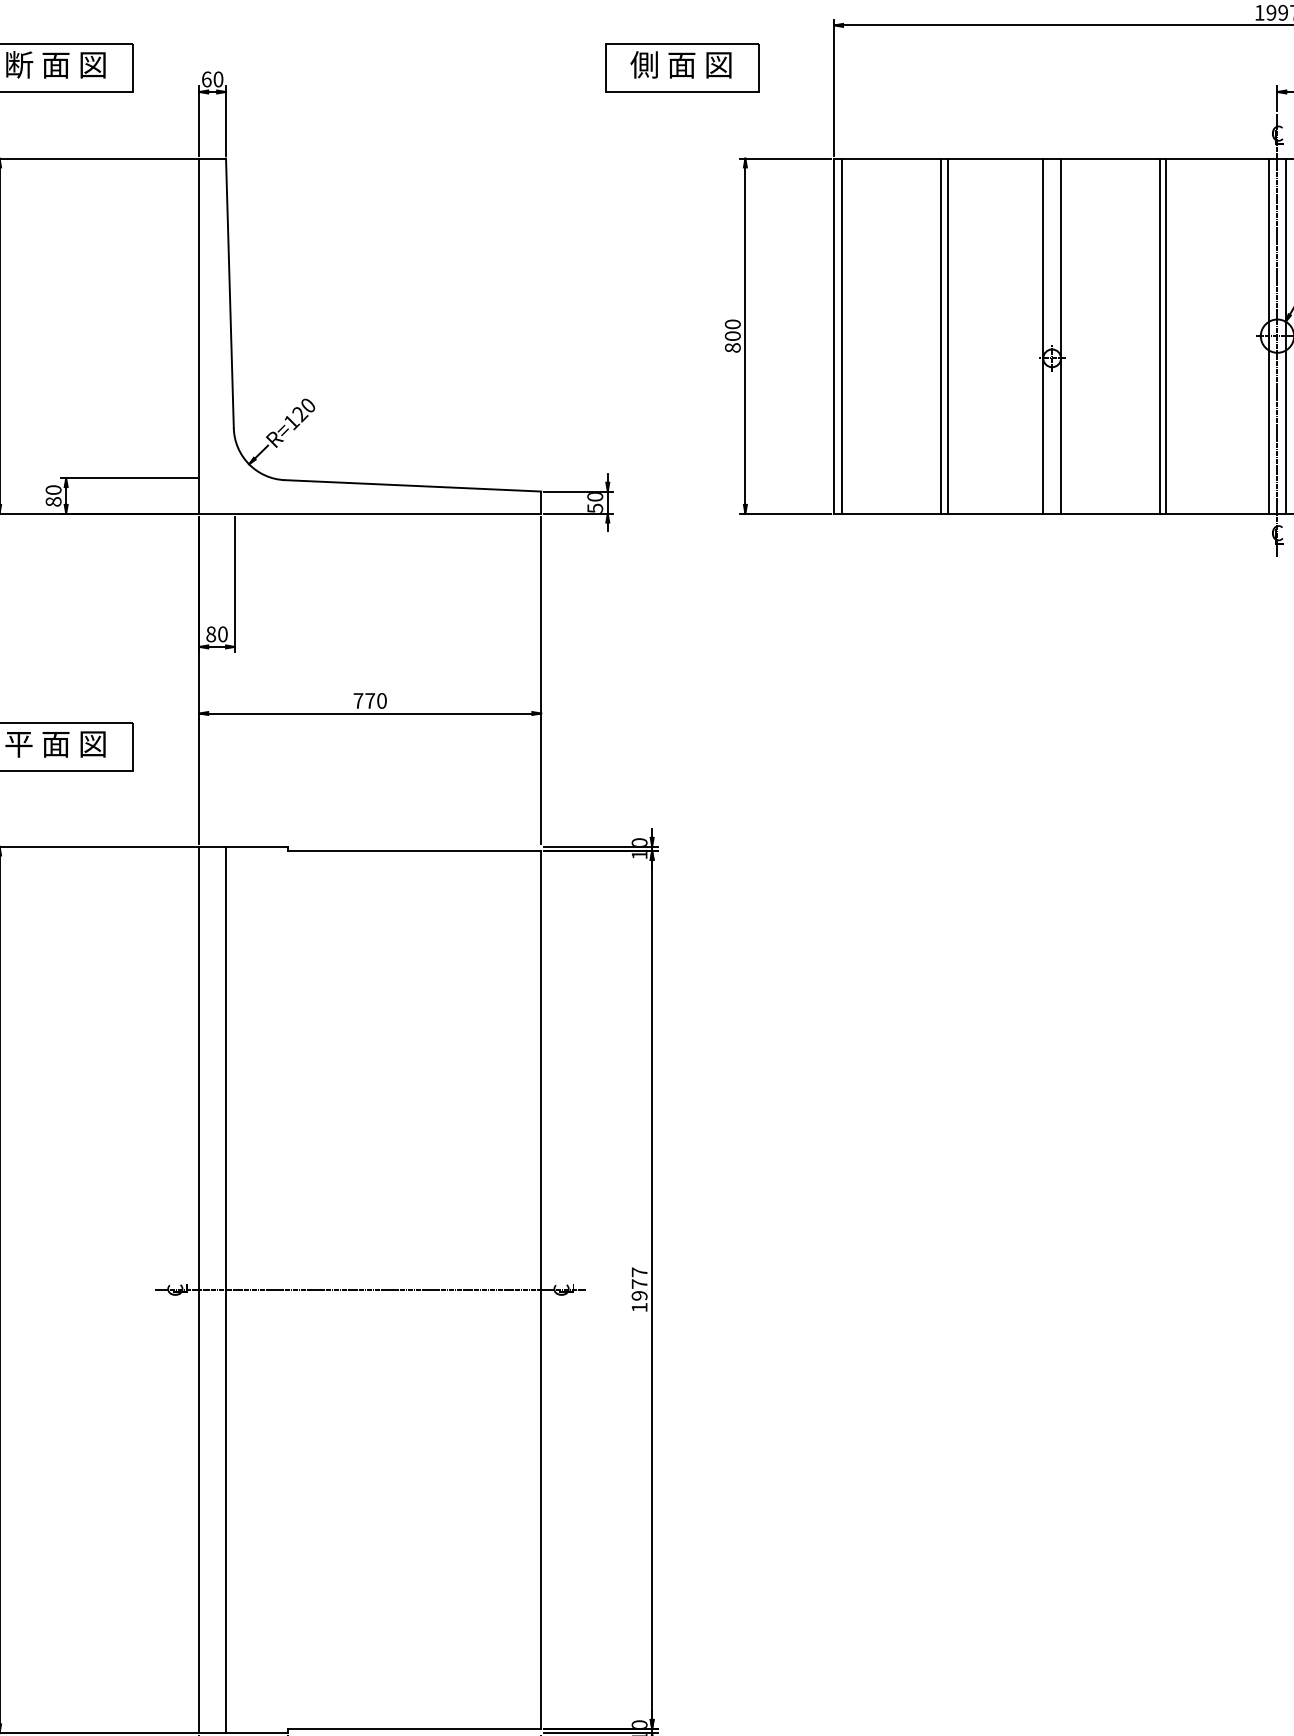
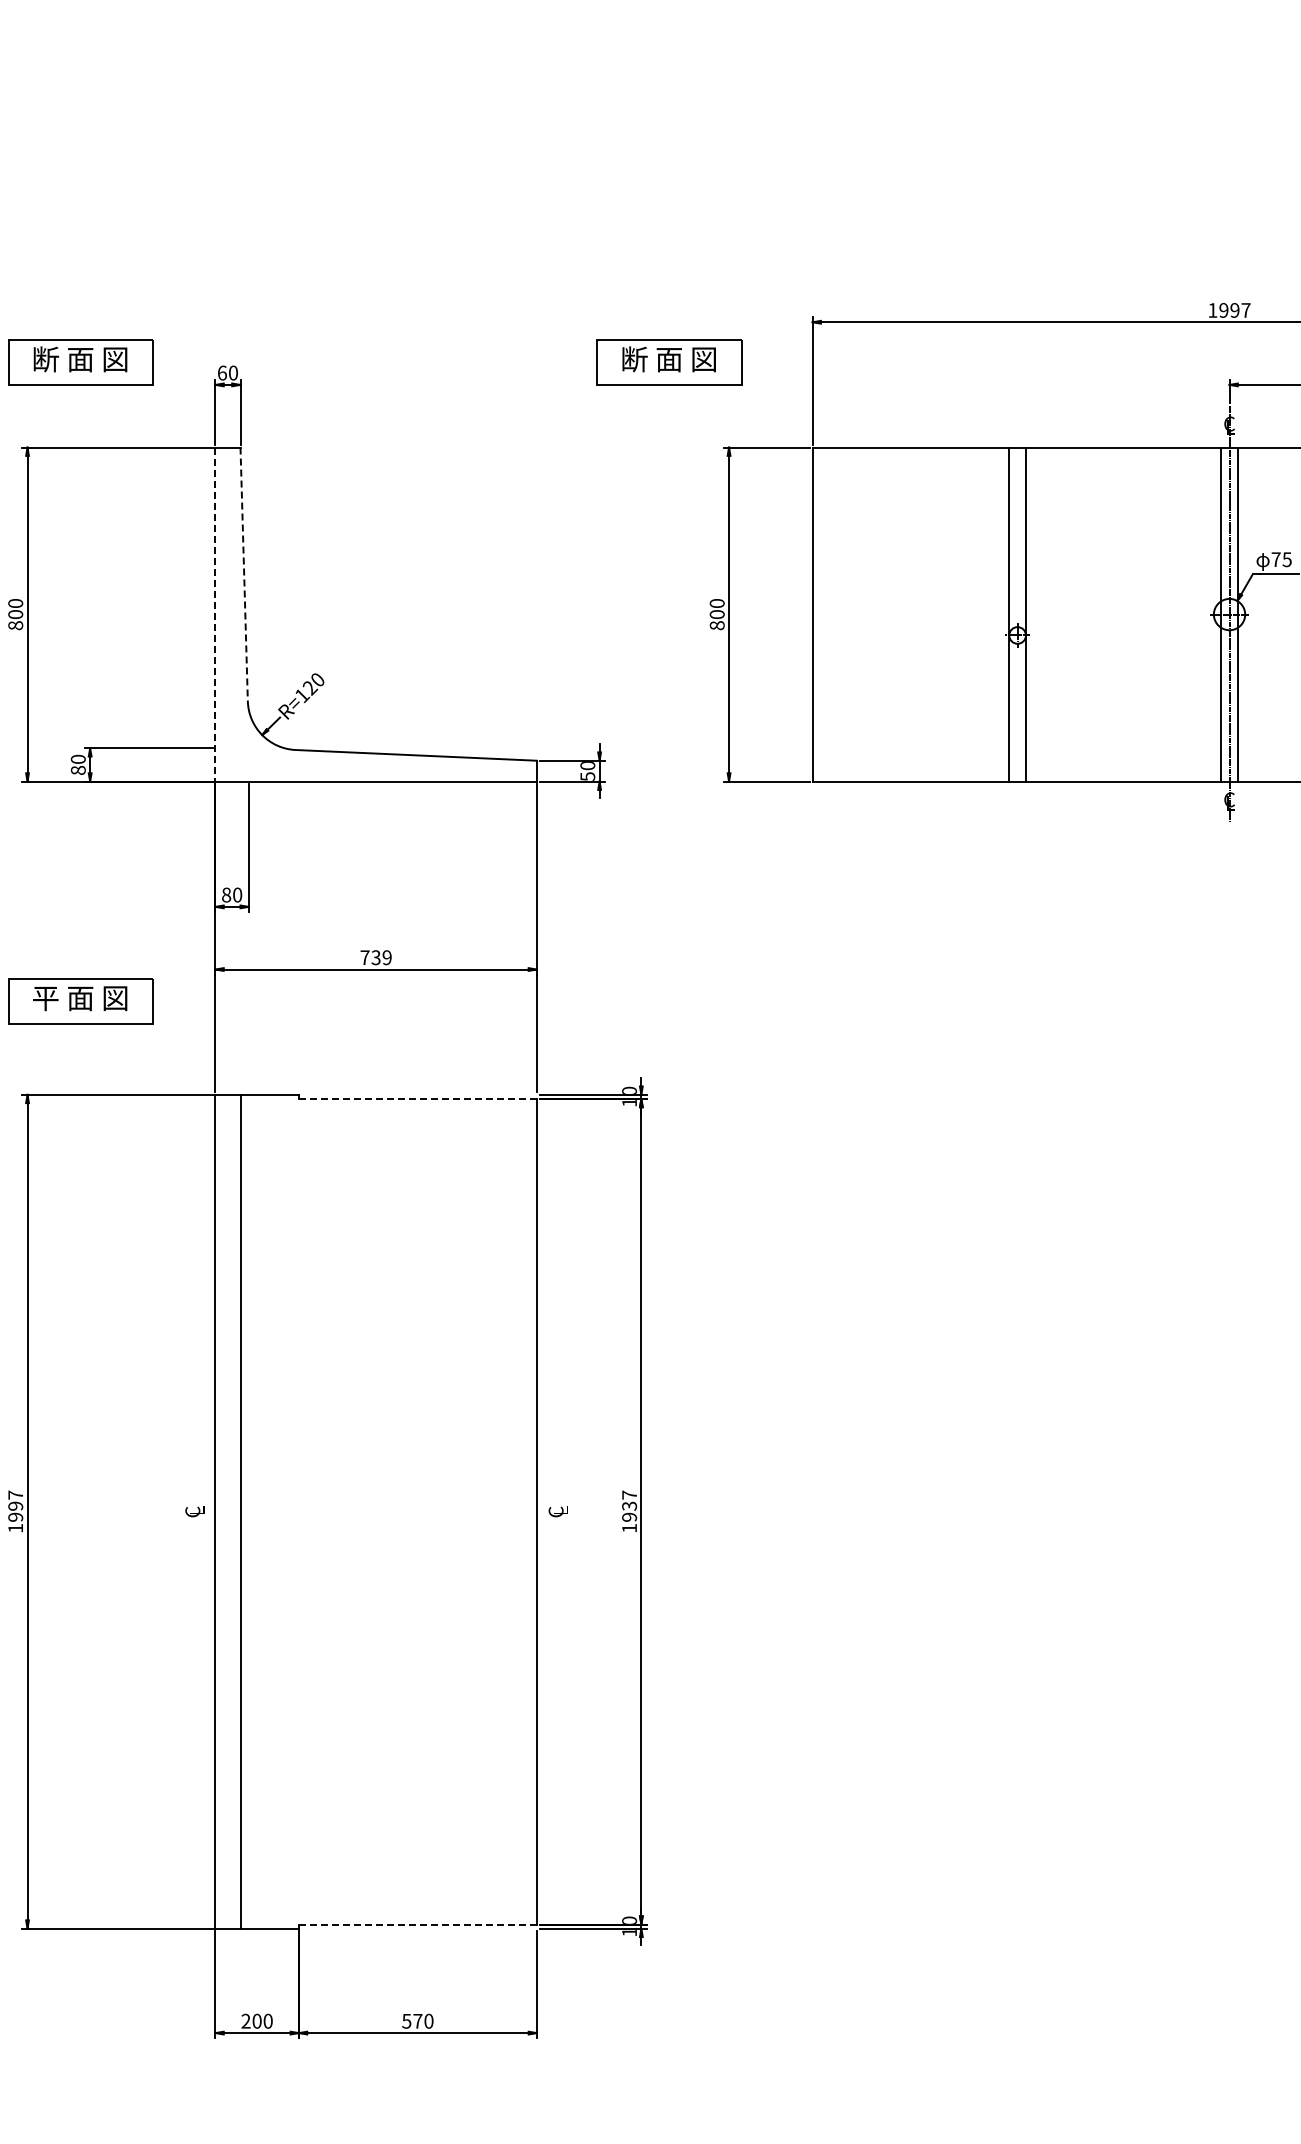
text: (644, 64) -> (634, 359), 側 面 図 -> 断 面 図
line: (230, 293) -> (244, 574), solid -> dashed
line: (842, 336) -> (820, 614), removed
line: (941, 336) -> (913, 614), removed
line: (947, 336) -> (919, 614), removed
line: (1159, 336) -> (1118, 614), removed
line: (1166, 336) -> (1125, 614), removed
line: (199, 337) -> (215, 615), solid -> dashed
text: (375, 700) -> (381, 957), 770 -> 739
line: (414, 850) -> (417, 1098), solid -> dashed
text: (639, 1283) -> (629, 1505), 1977 -> 1937
line: (369, 1289) -> (375, 1511), removed
line: (414, 1728) -> (417, 1924), solid -> dashed

